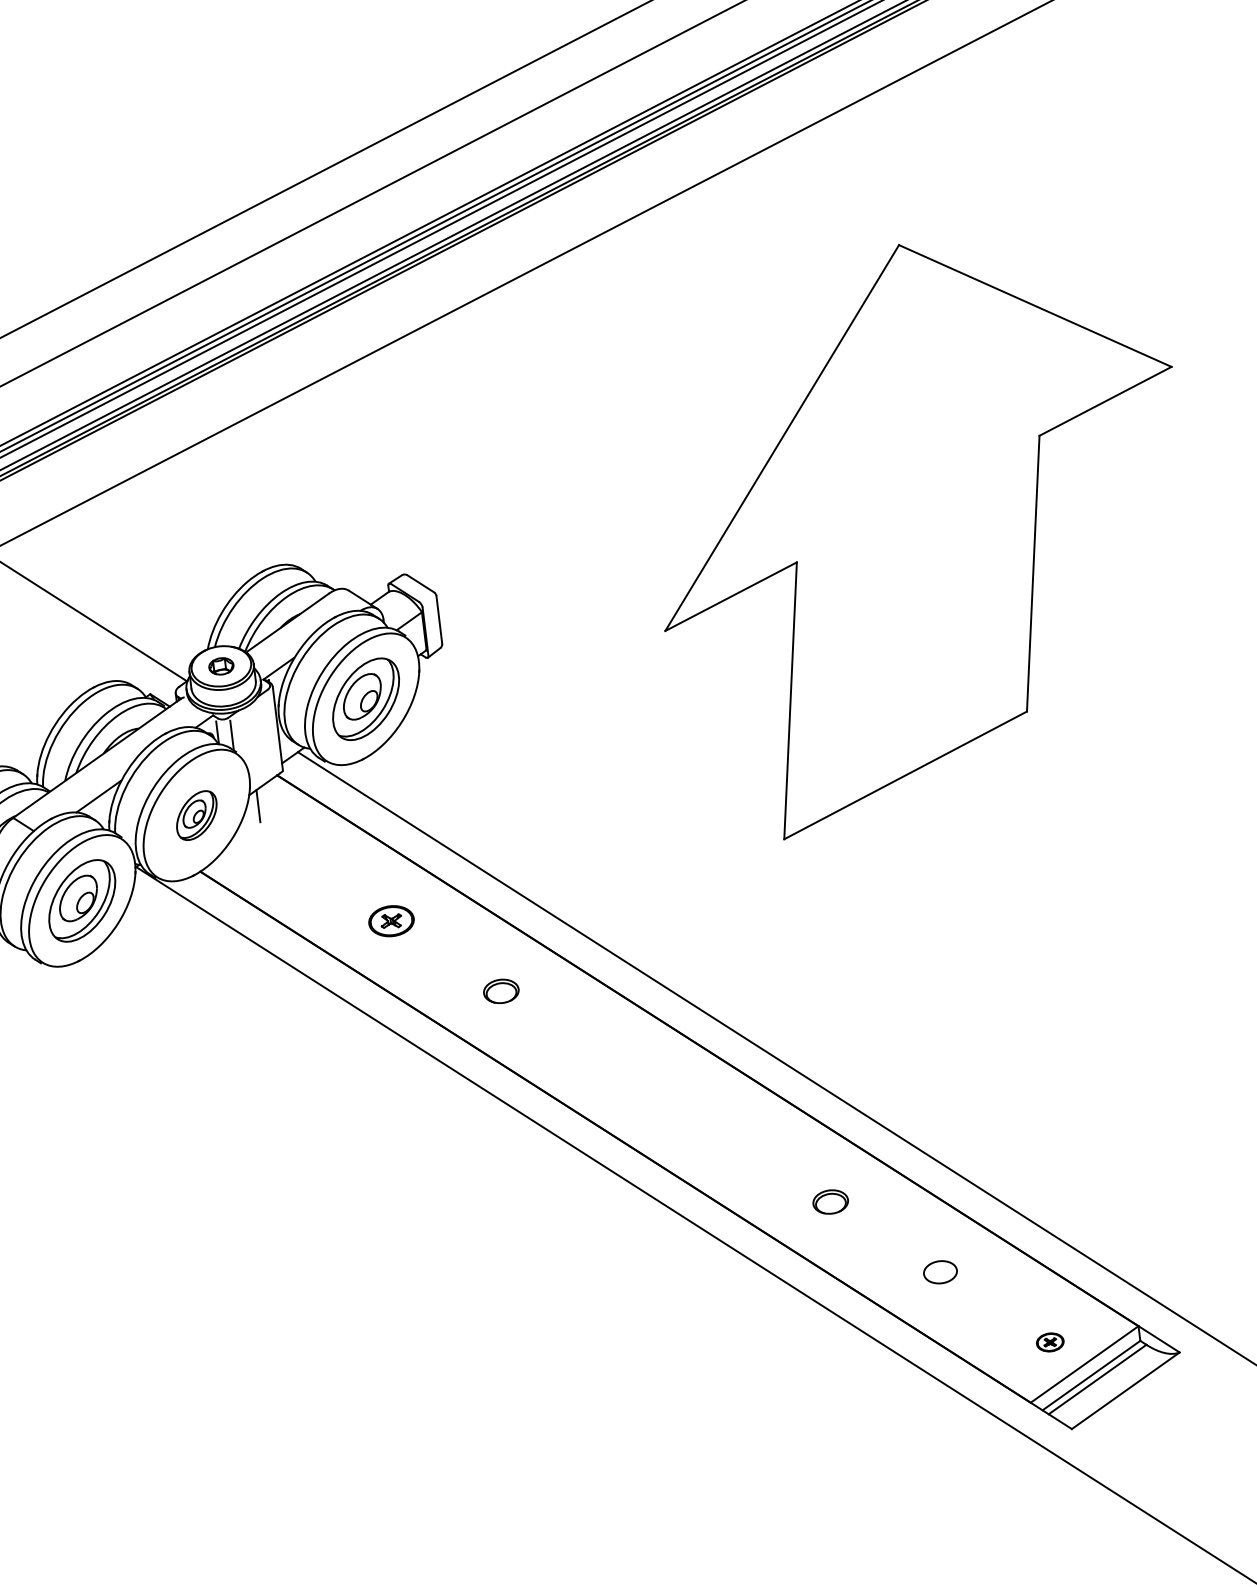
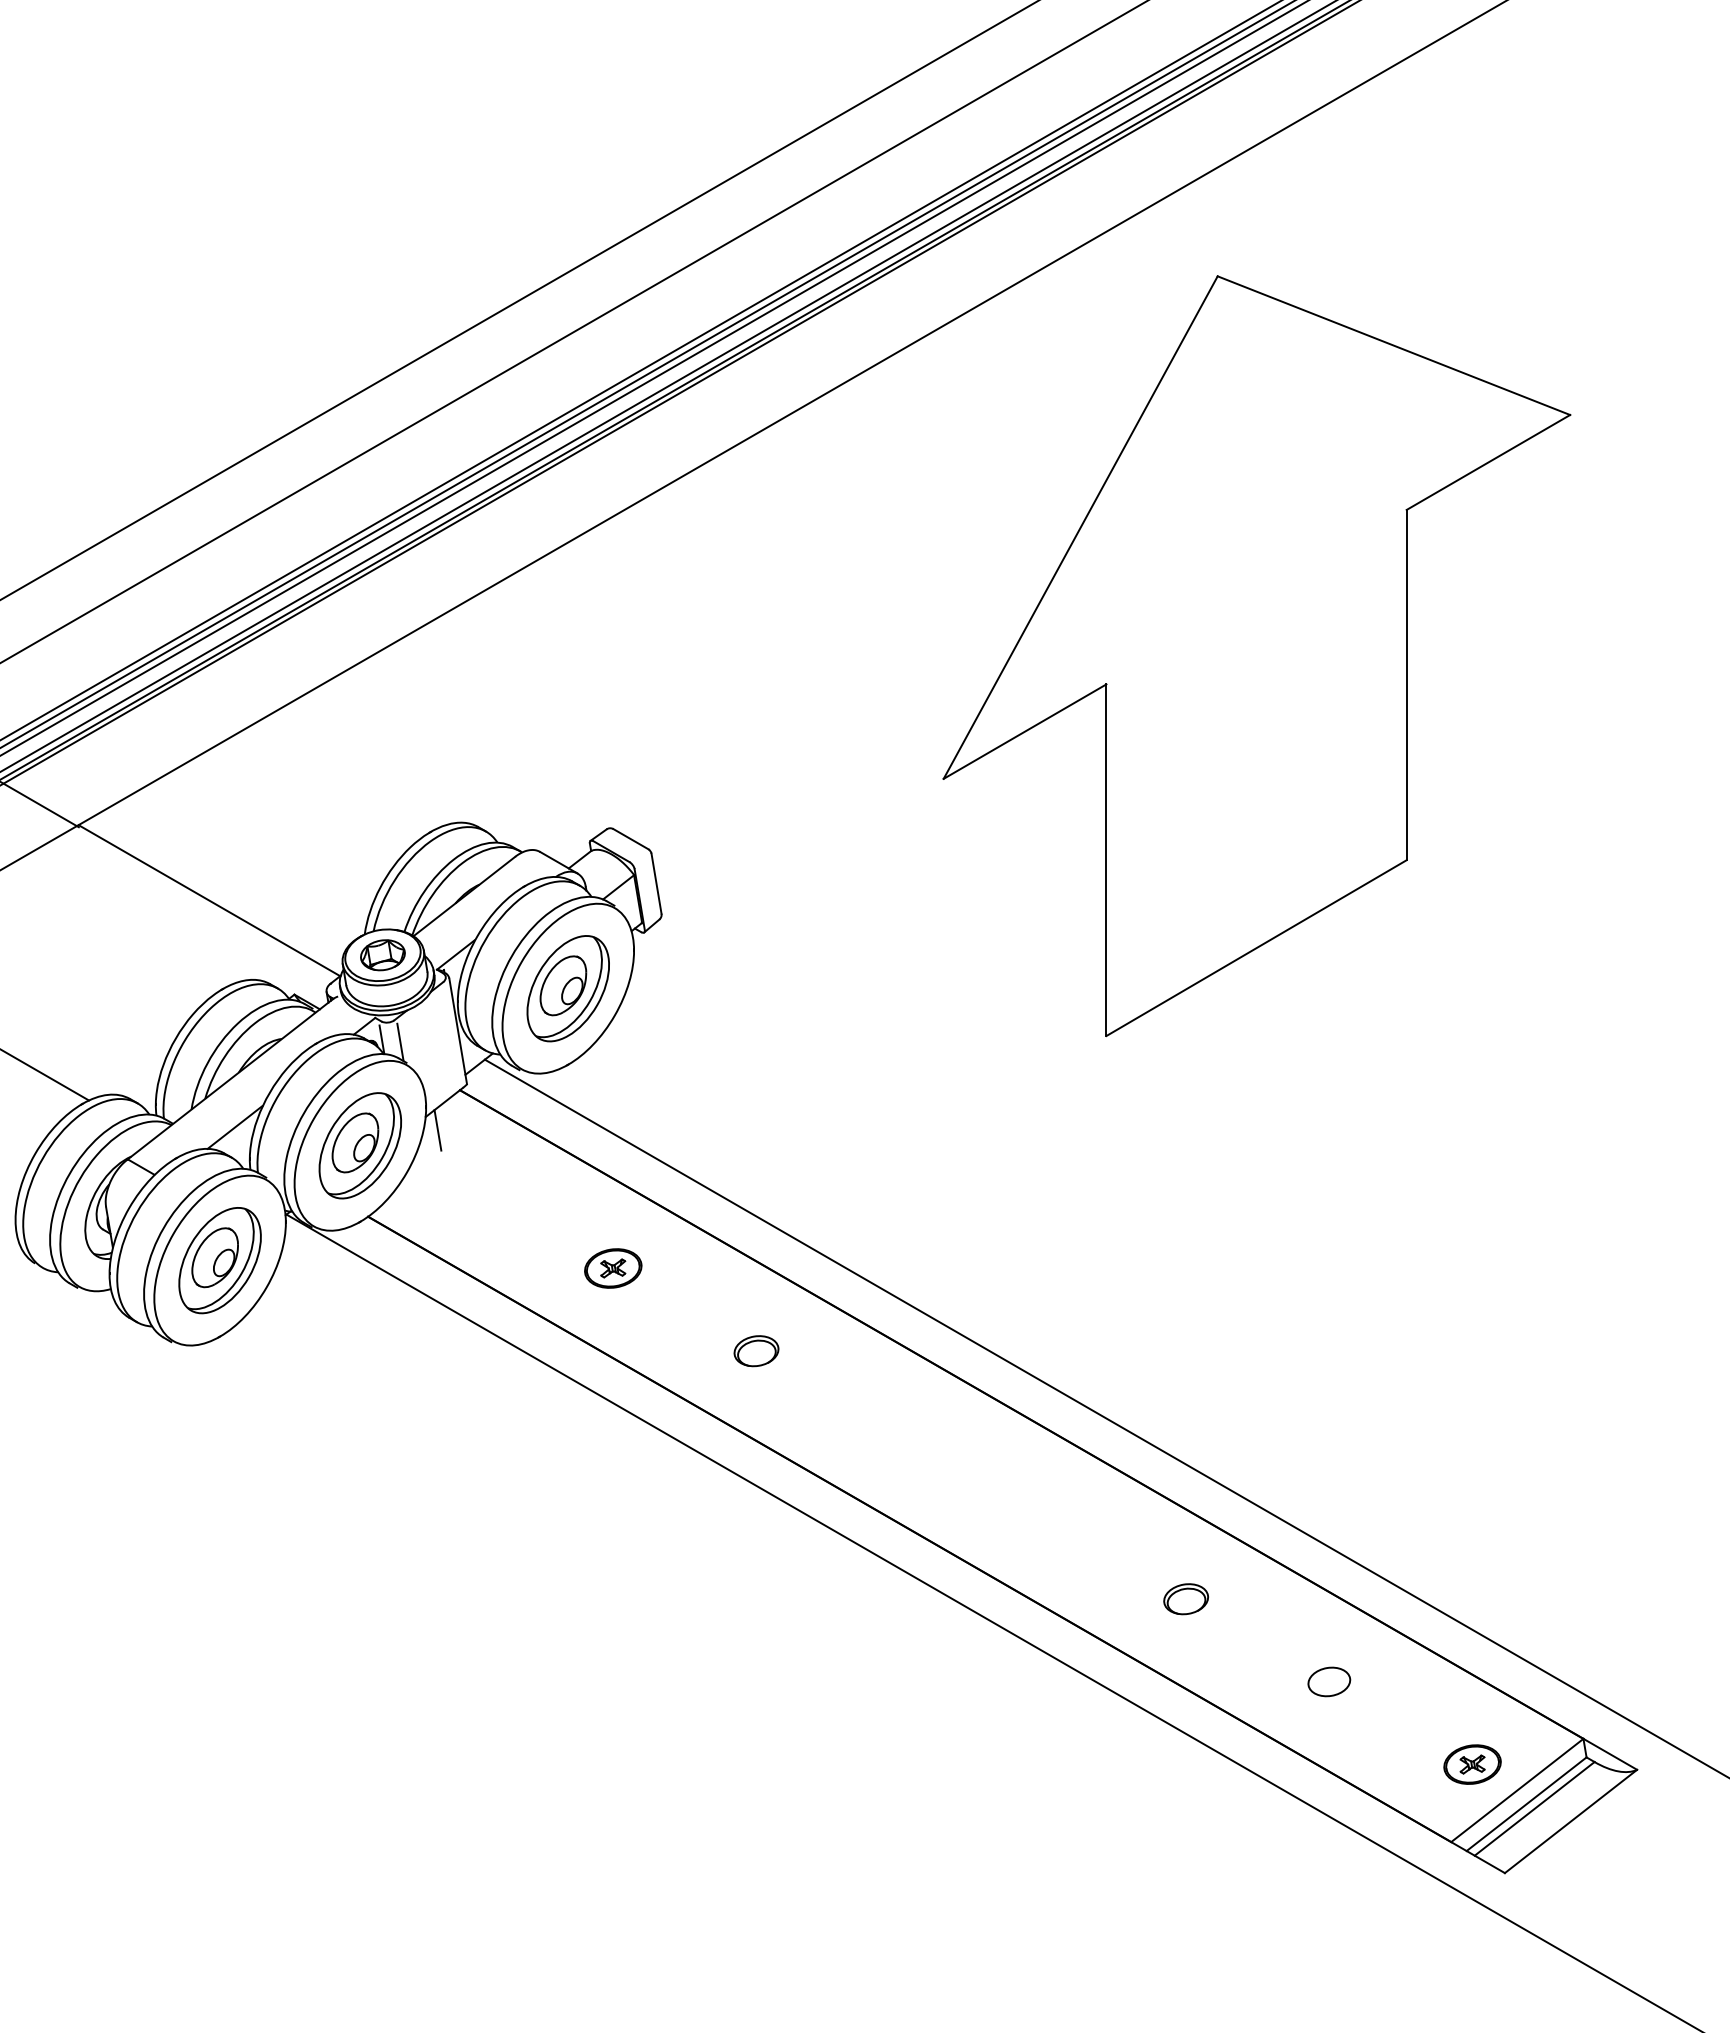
part: (916, 545) -> (1256, 656), moved
part: (221, 666) -> (382, 955), size x1.43
part: (196, 815) -> (360, 1145), size x1.67
part: (1050, 1342) -> (1472, 1764), size x1.67

